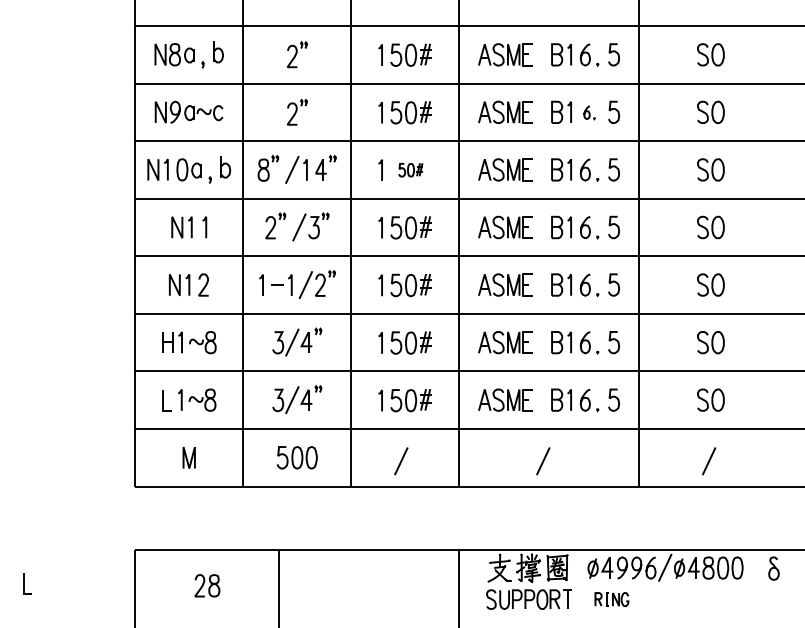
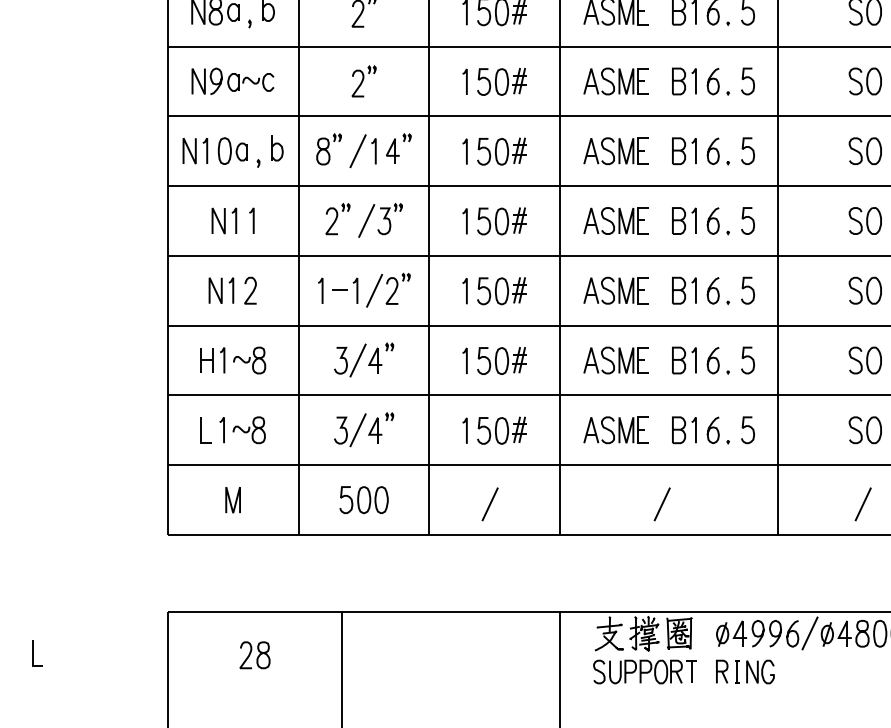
part: (589, 112) -> (718, 81), size x1.67
part: (410, 169) -> (501, 150), size x1.67
part: (611, 599) -> (744, 671), size x1.43

